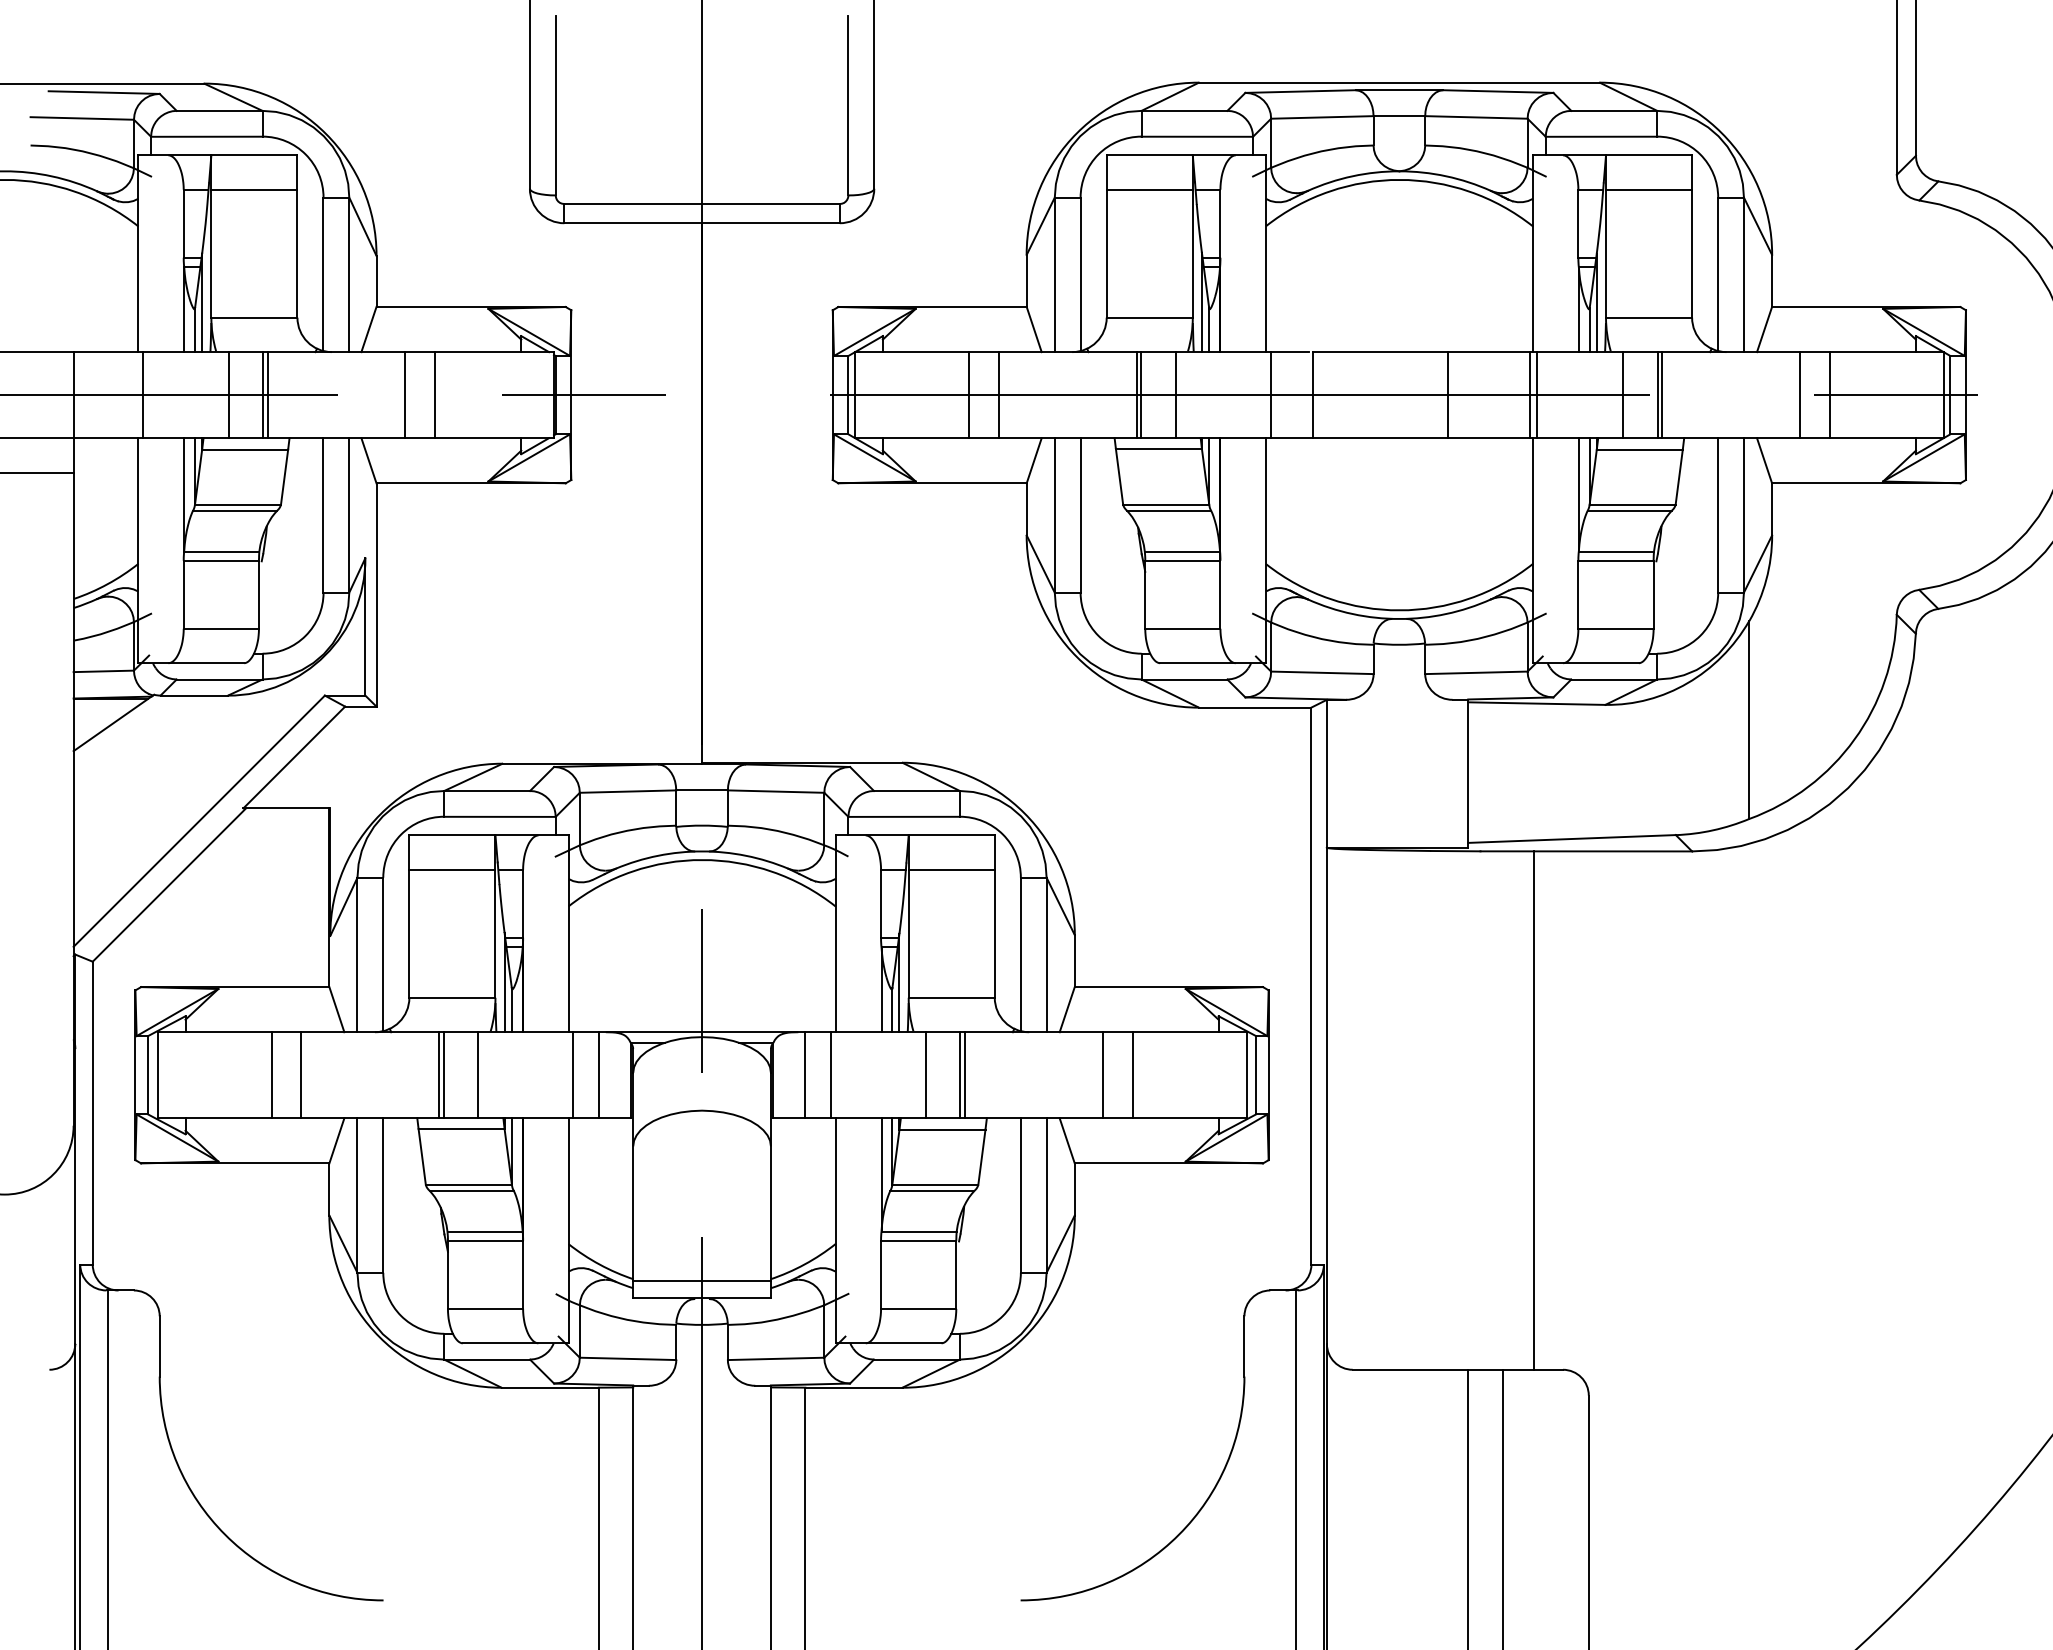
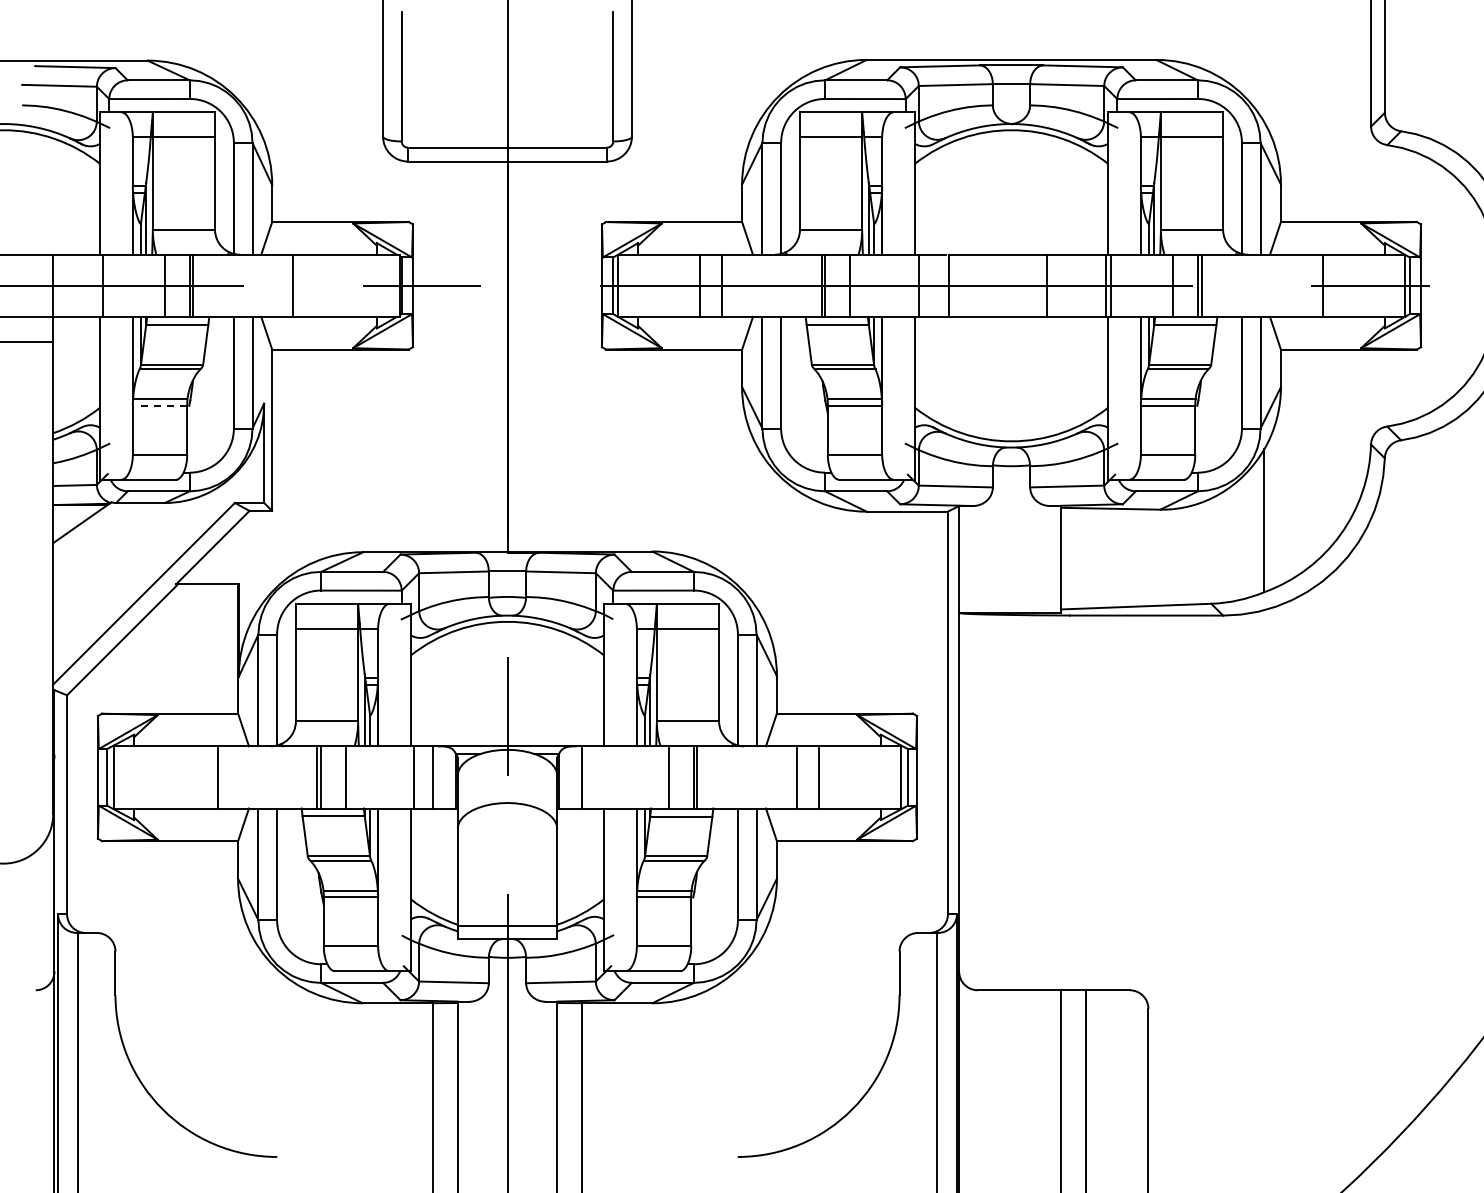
line: (435, 394) -> (314, 285), removed
line: (1800, 394) -> (1301, 285), removed
line: (220, 560) -> (159, 405), solid -> dashed
line: (271, 1075) -> (196, 777), removed
line: (830, 1075) -> (600, 777), removed
line: (1533, 1110) -> (1108, 802), removed

